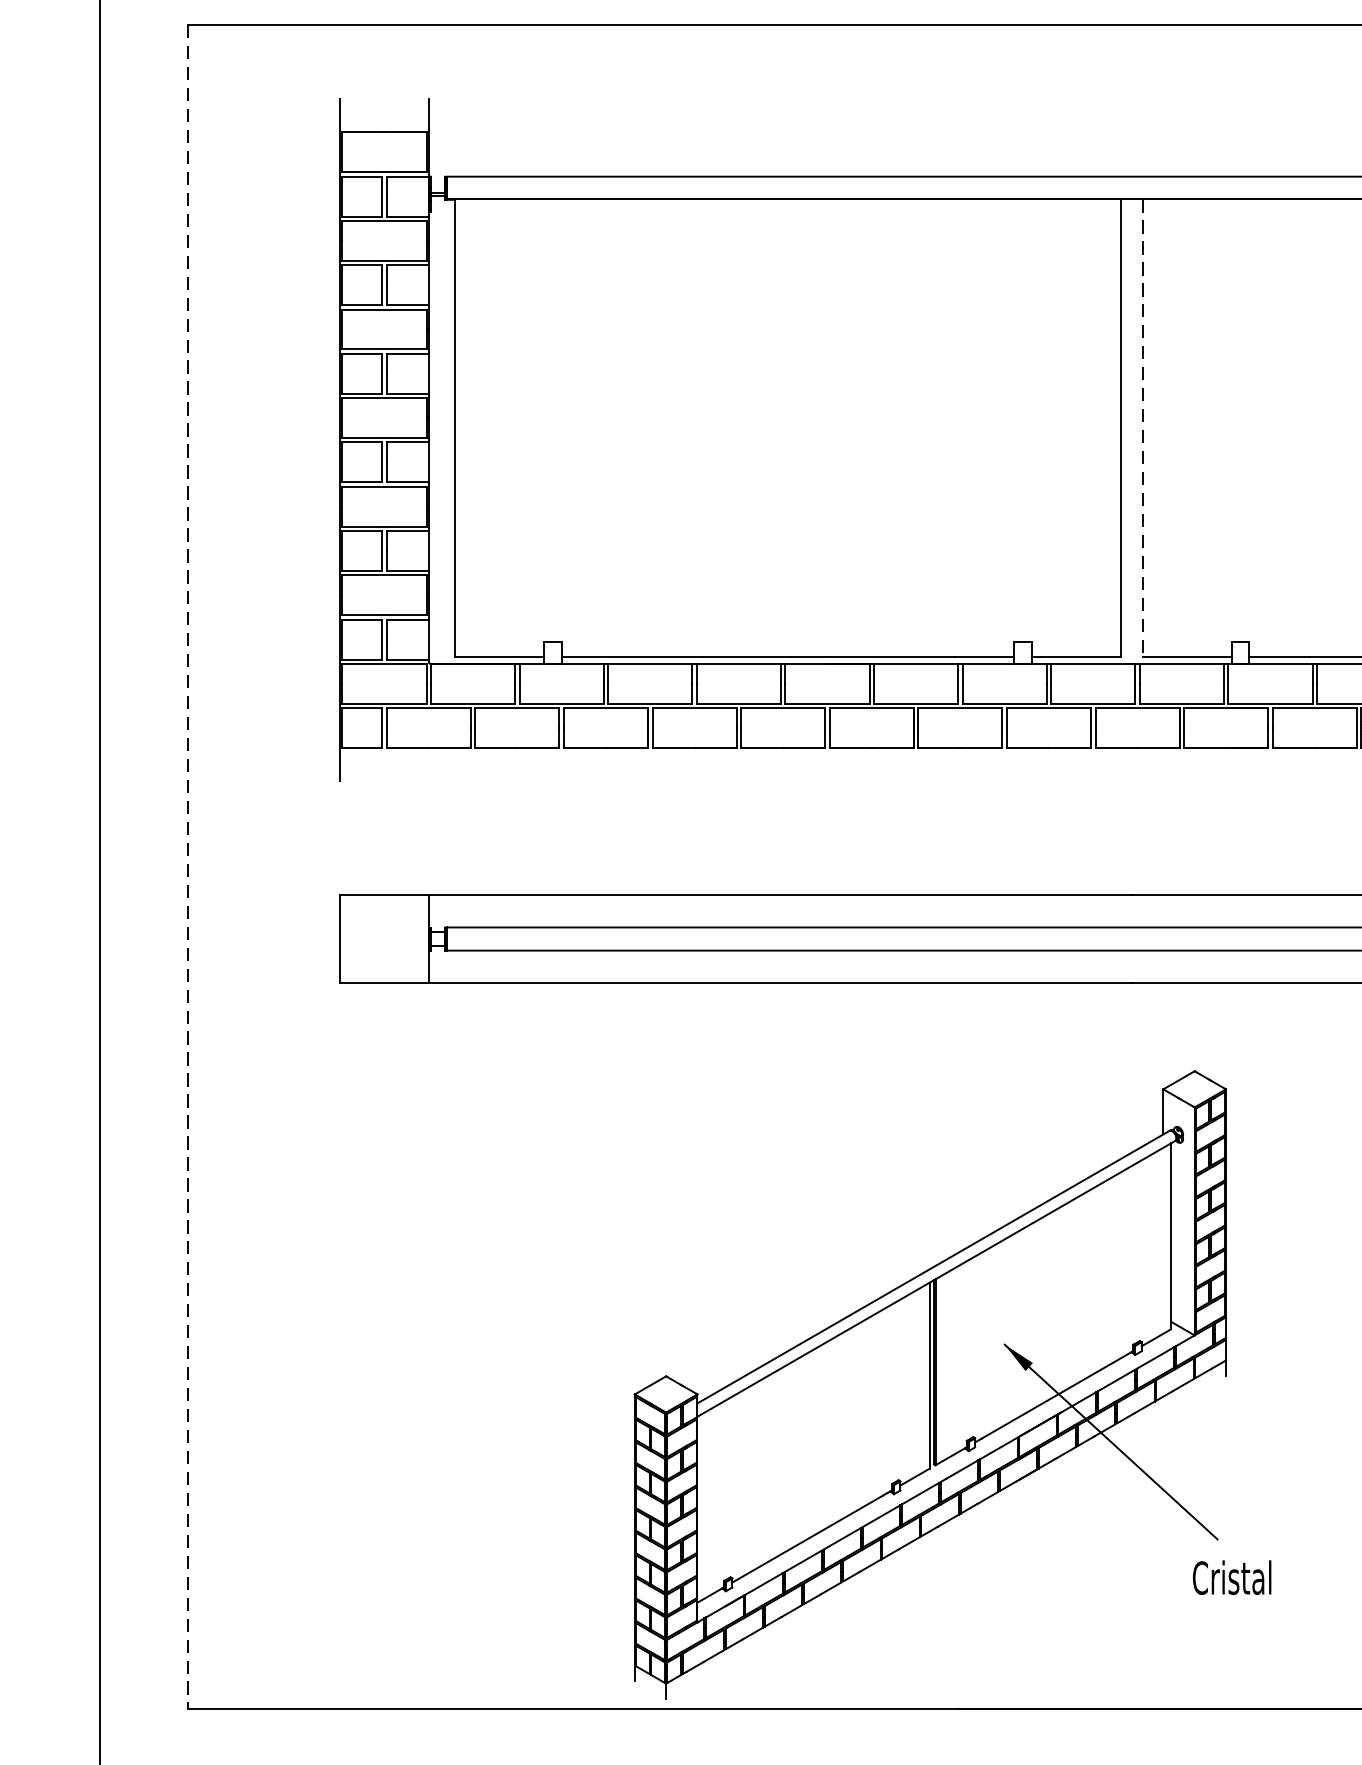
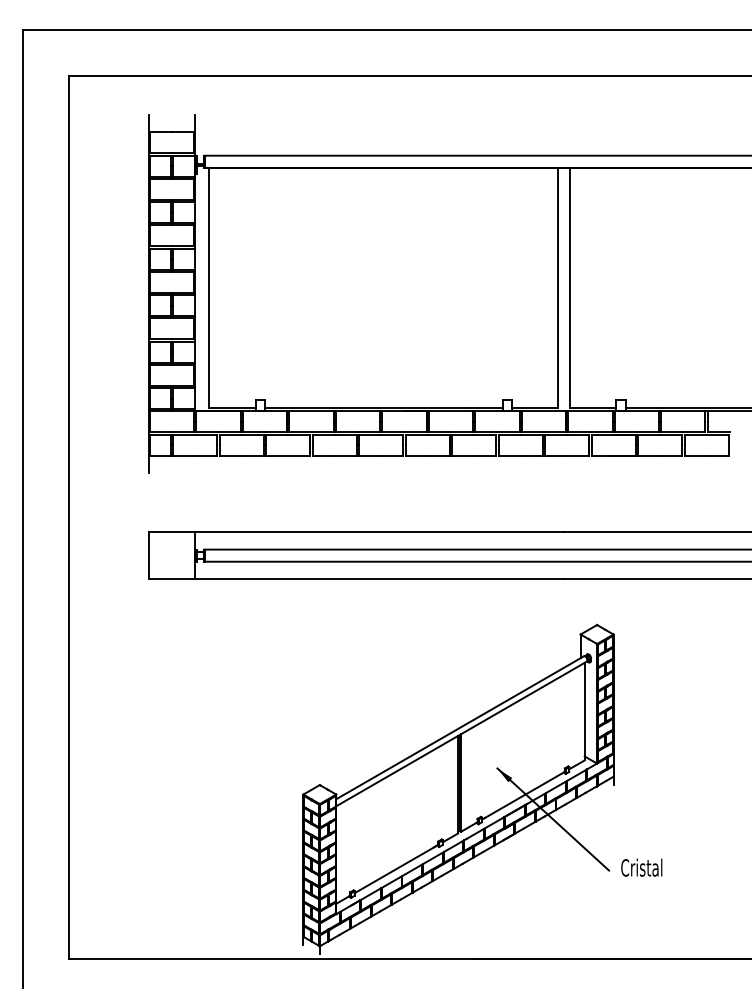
line: (1142, 429) -> (569, 288), dashed -> solid
line: (188, 866) -> (69, 517), dashed -> solid
text: (1231, 1577) -> (641, 867), moved

